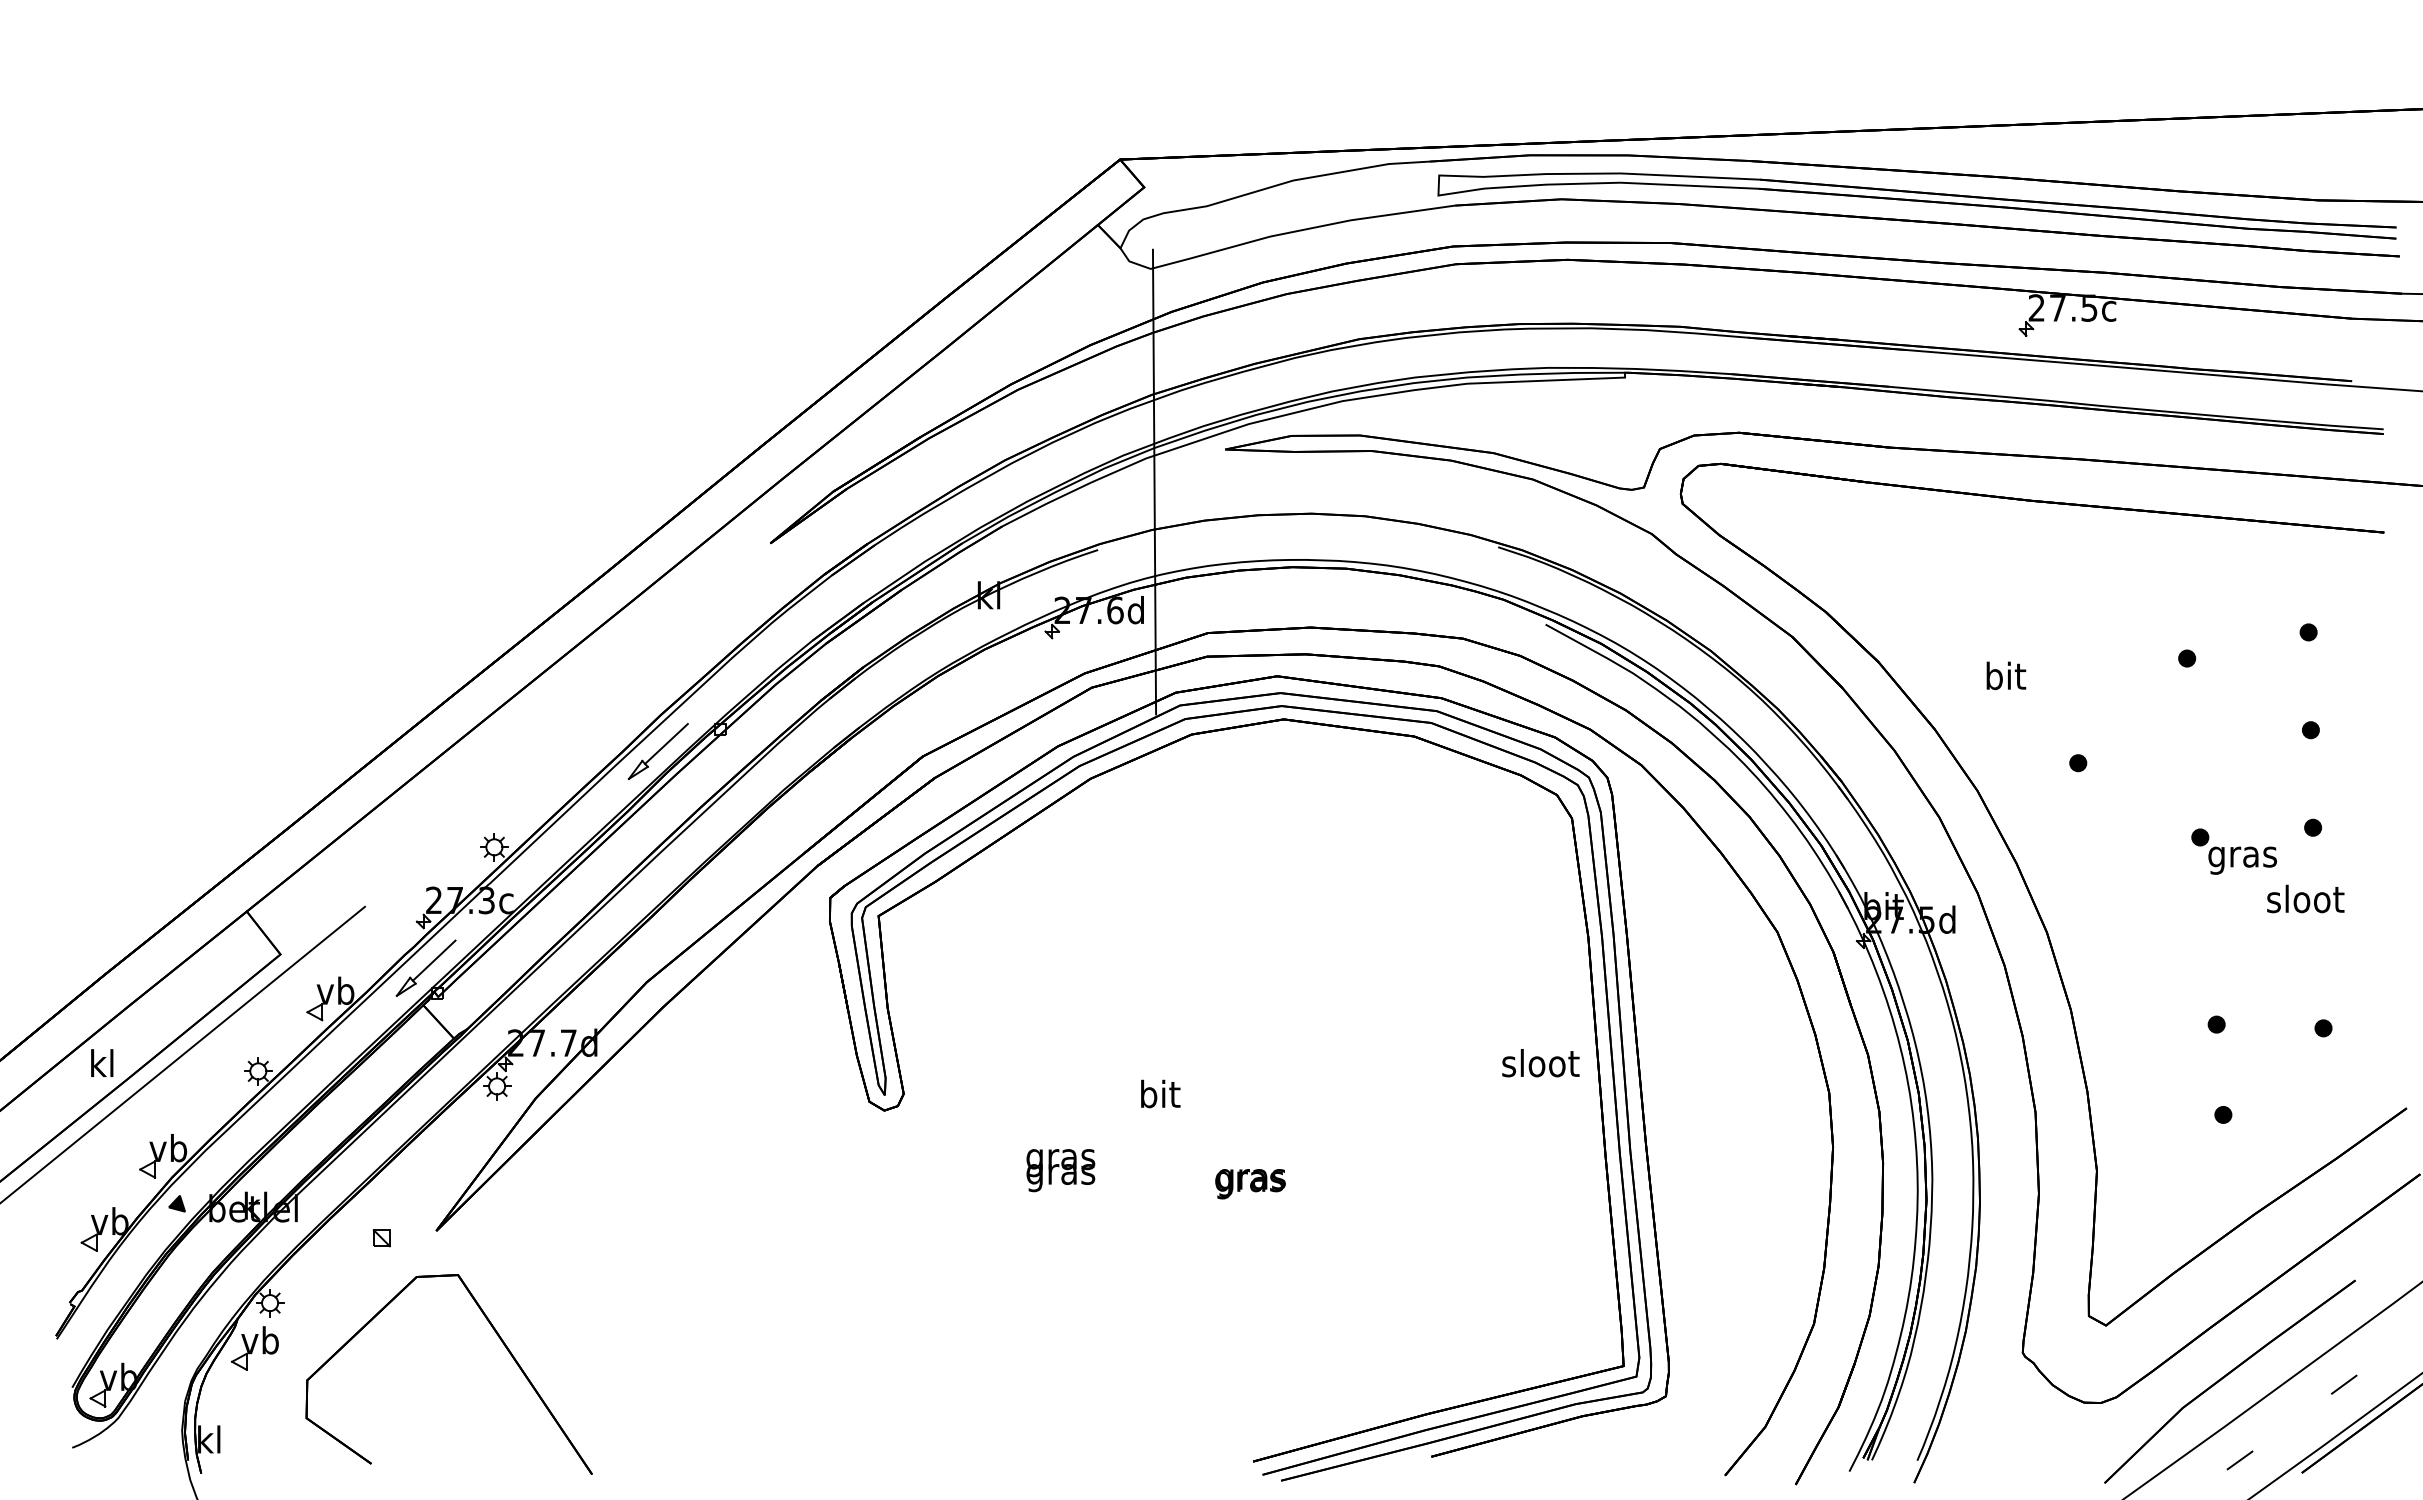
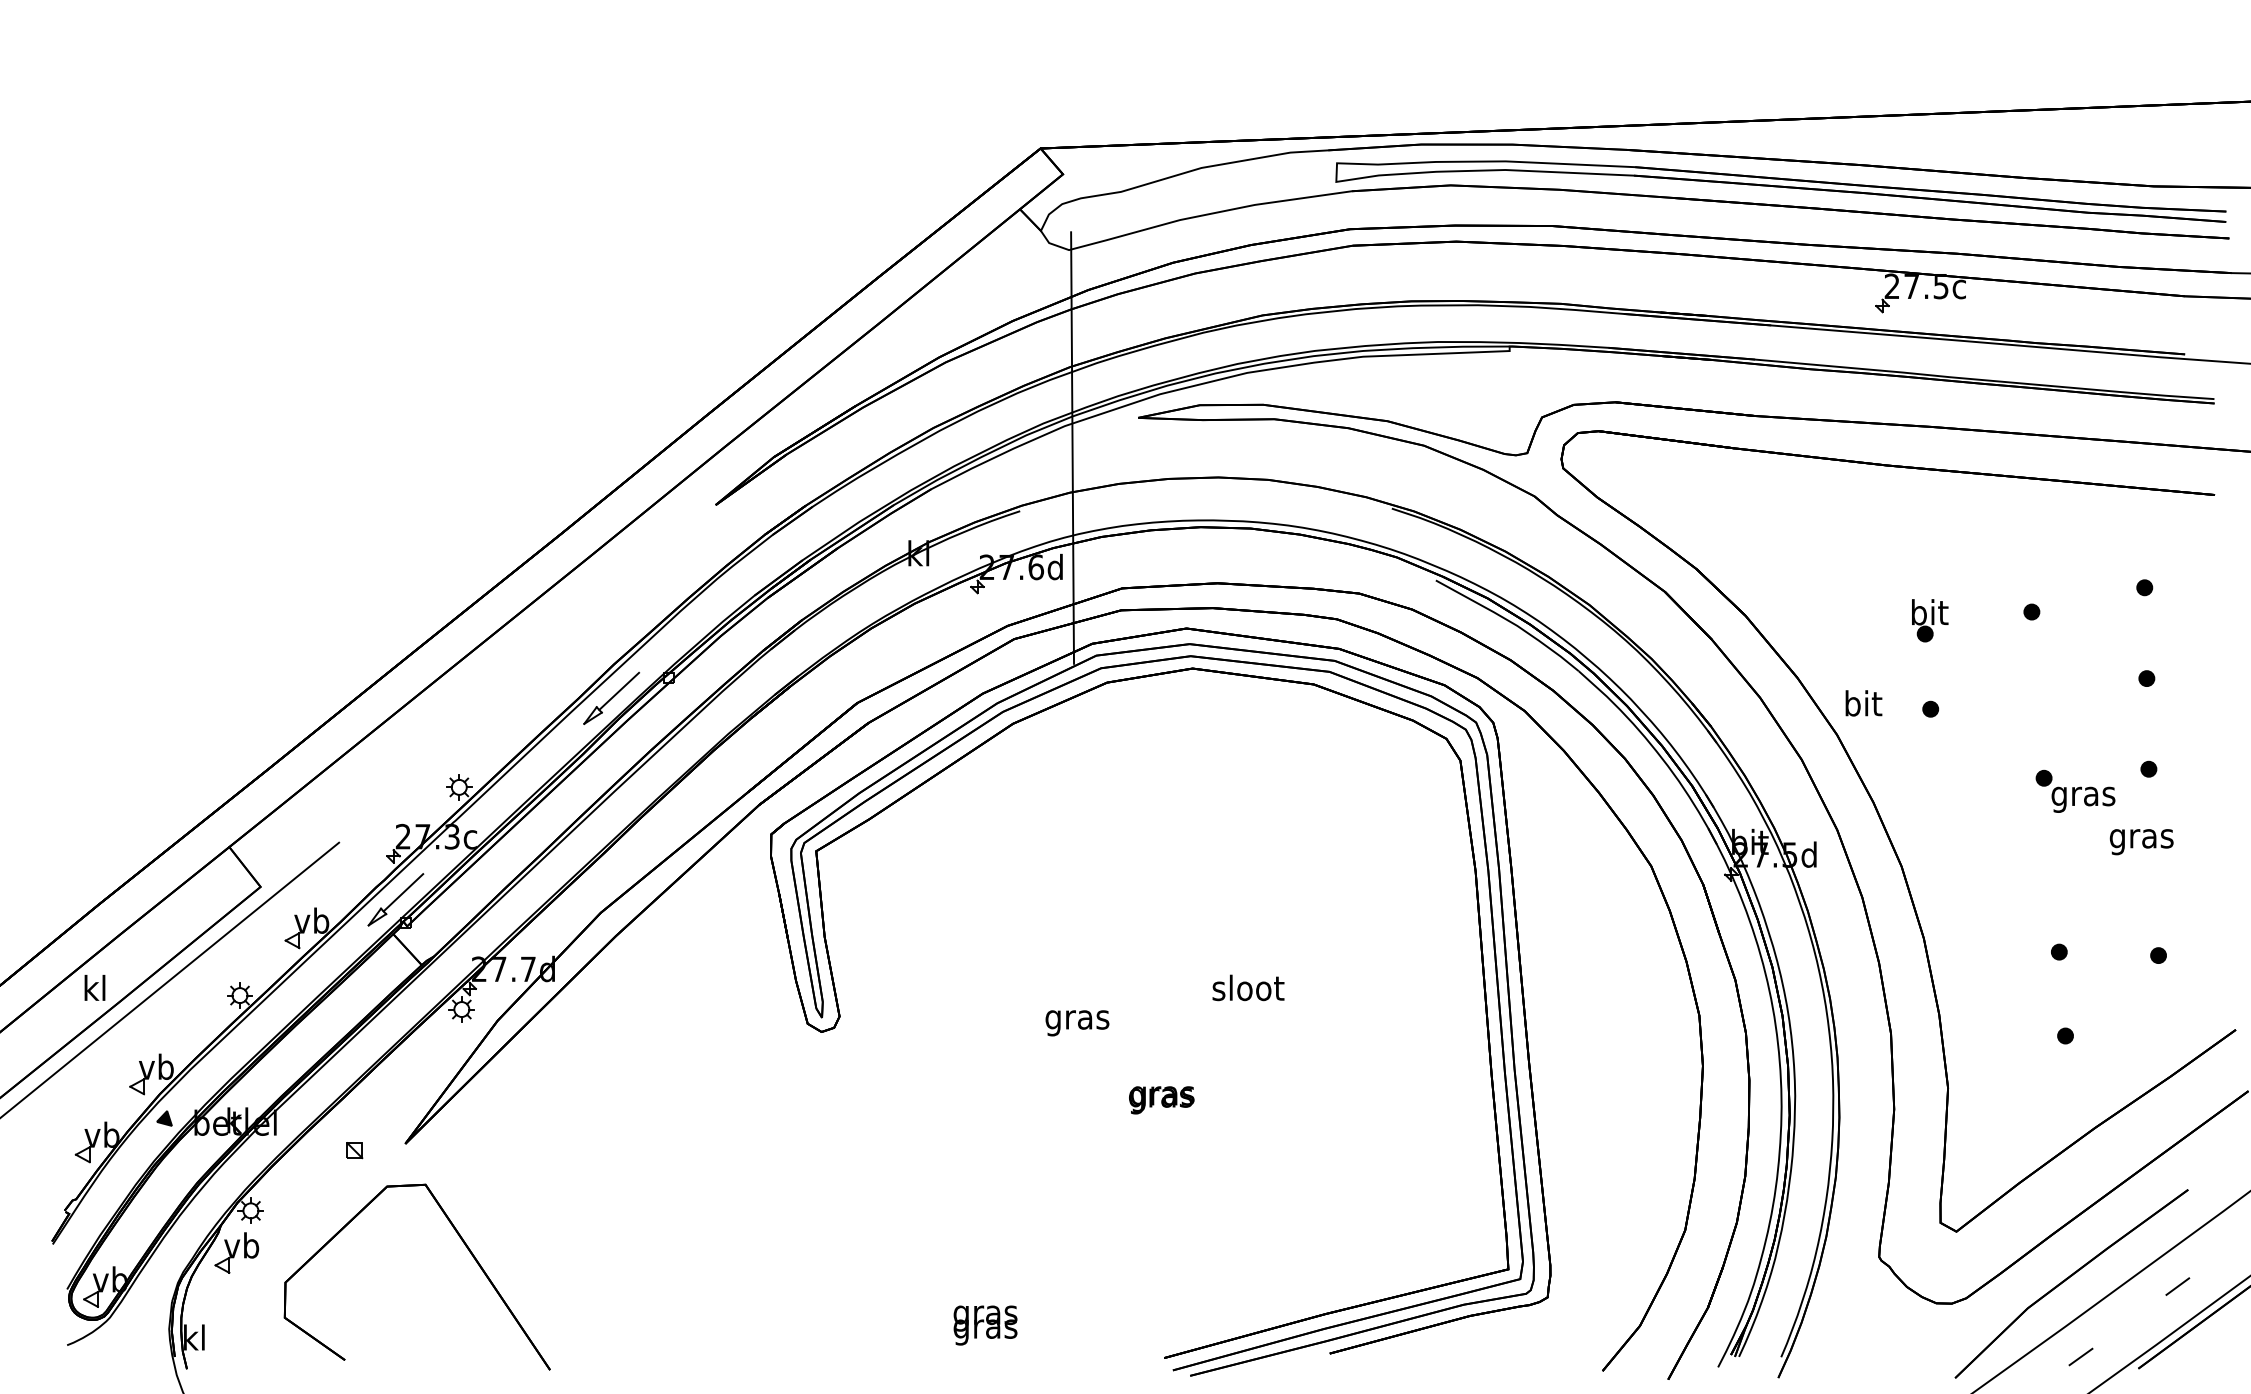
part: (2077, 667) -> (1930, 620), added
text: (2006, 675) -> (1864, 703), moved
text: (2305, 902) -> (2141, 838), sloot -> gras
text: (1540, 1063) -> (1248, 988), moved
text: (1159, 1097) -> (1077, 1019), bit -> gras
text: (1060, 1170) -> (985, 1325), moved

